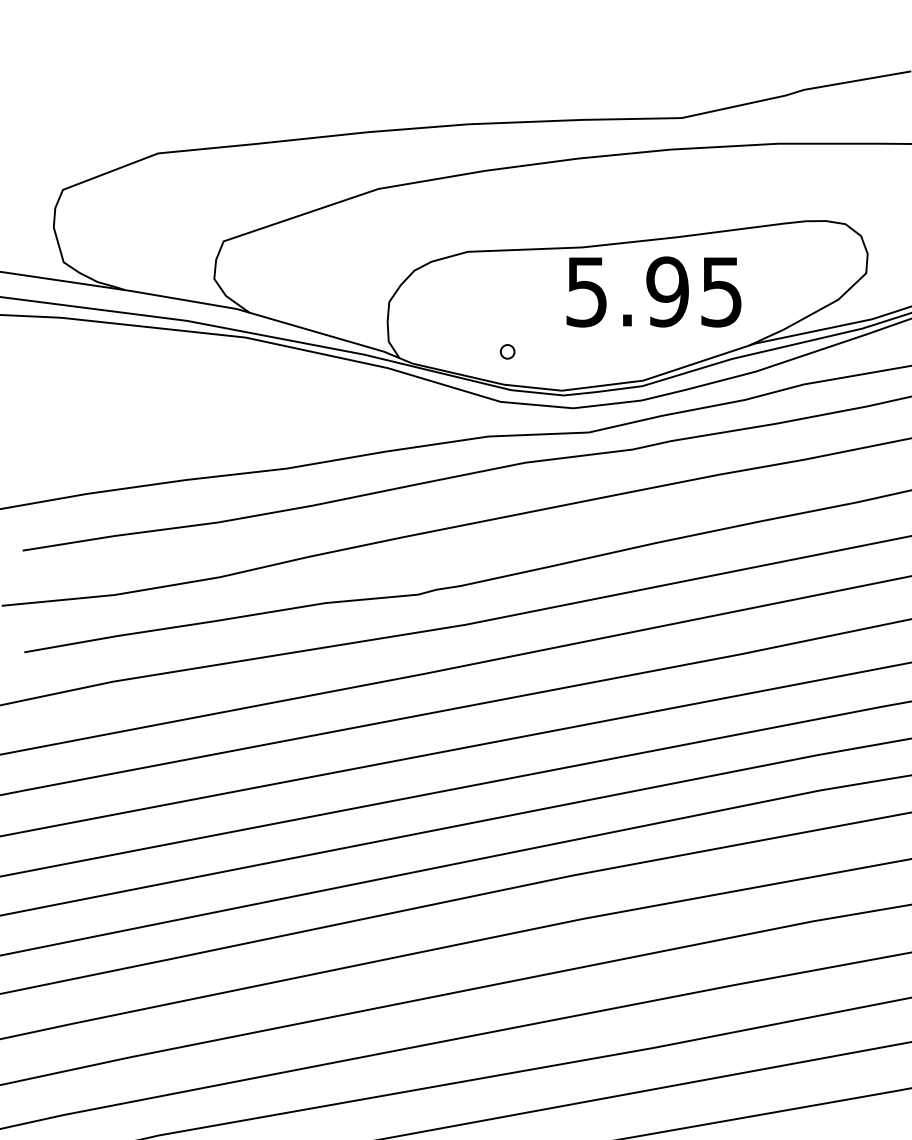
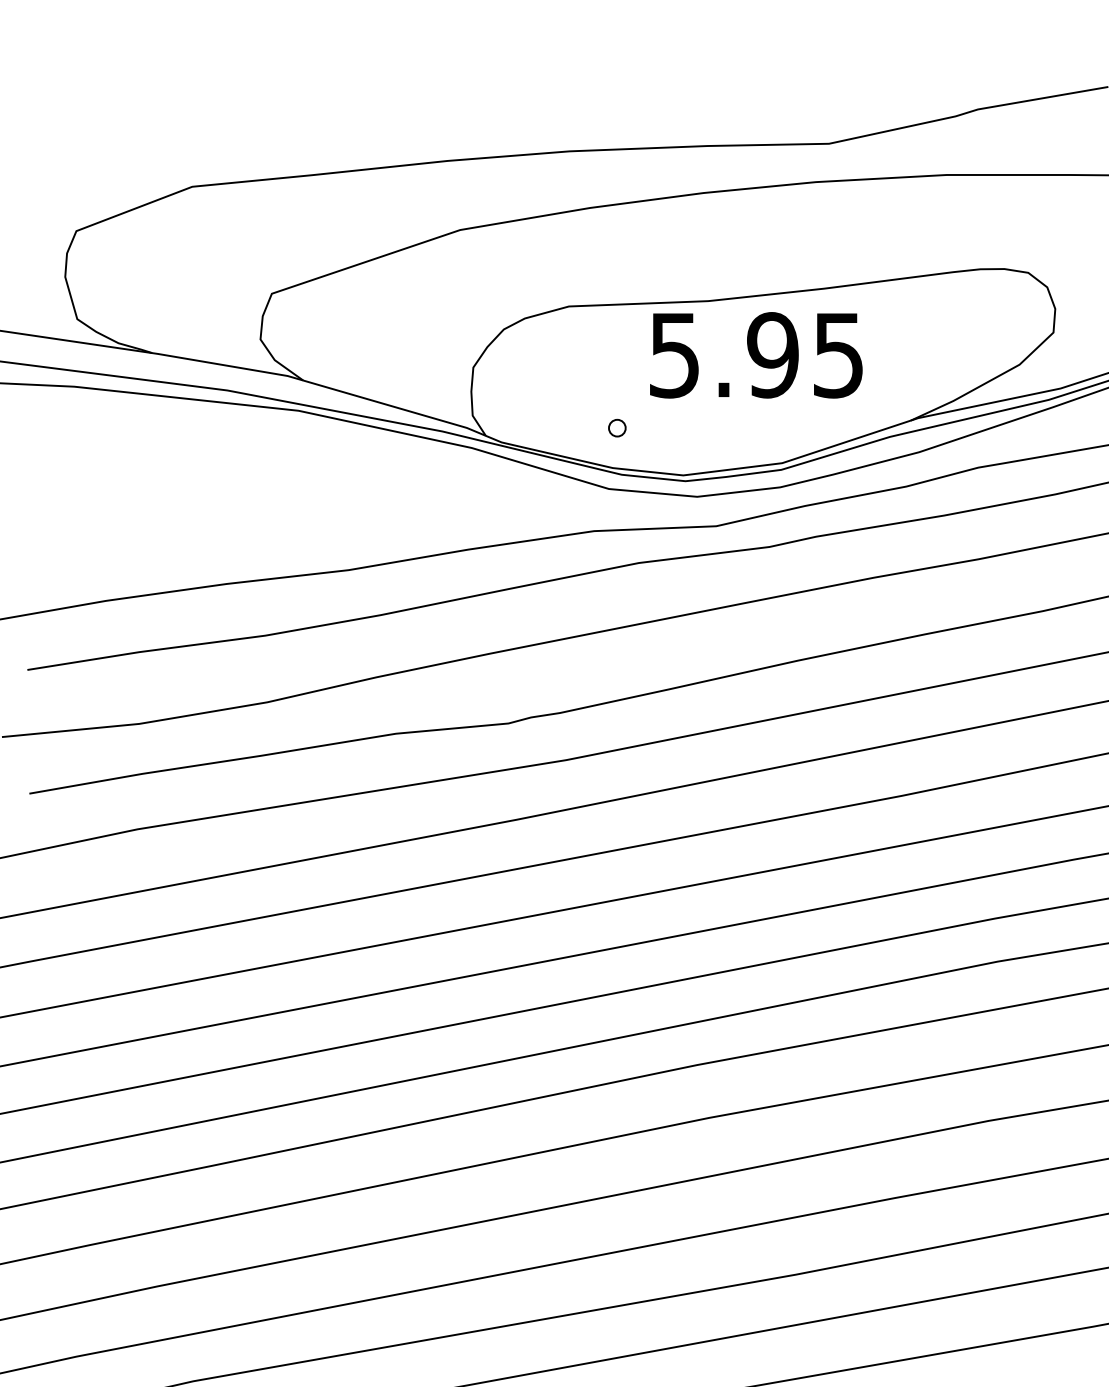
text: (654, 292) -> (756, 355), moved

